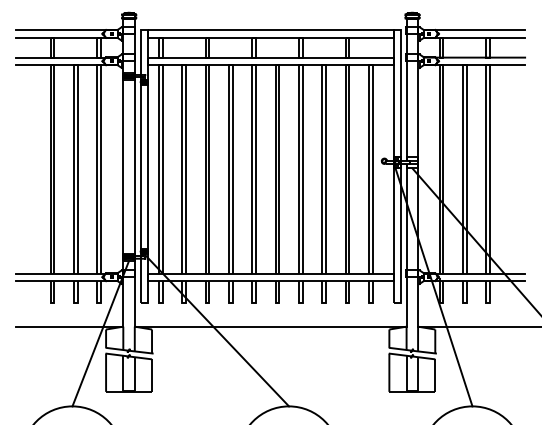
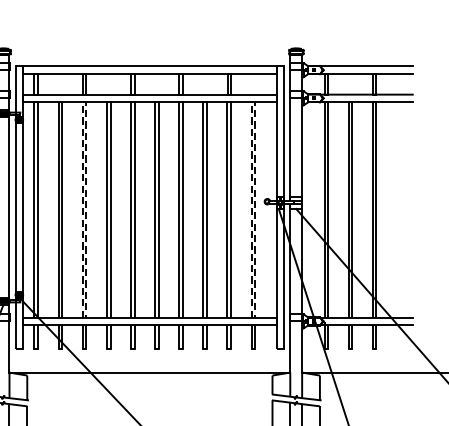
line: (207, 64) -> (84, 101), solid -> dashed
line: (370, 64) -> (253, 101), solid -> dashed

